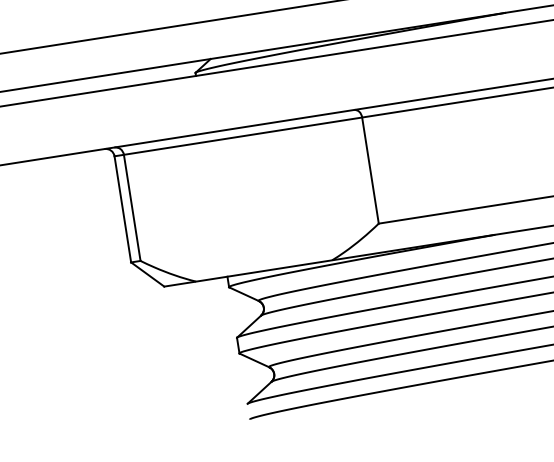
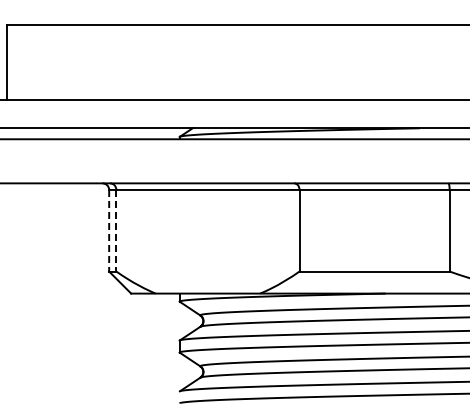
line: (132, 207) -> (116, 230), solid -> dashed
line: (123, 208) -> (109, 230), solid -> dashed

